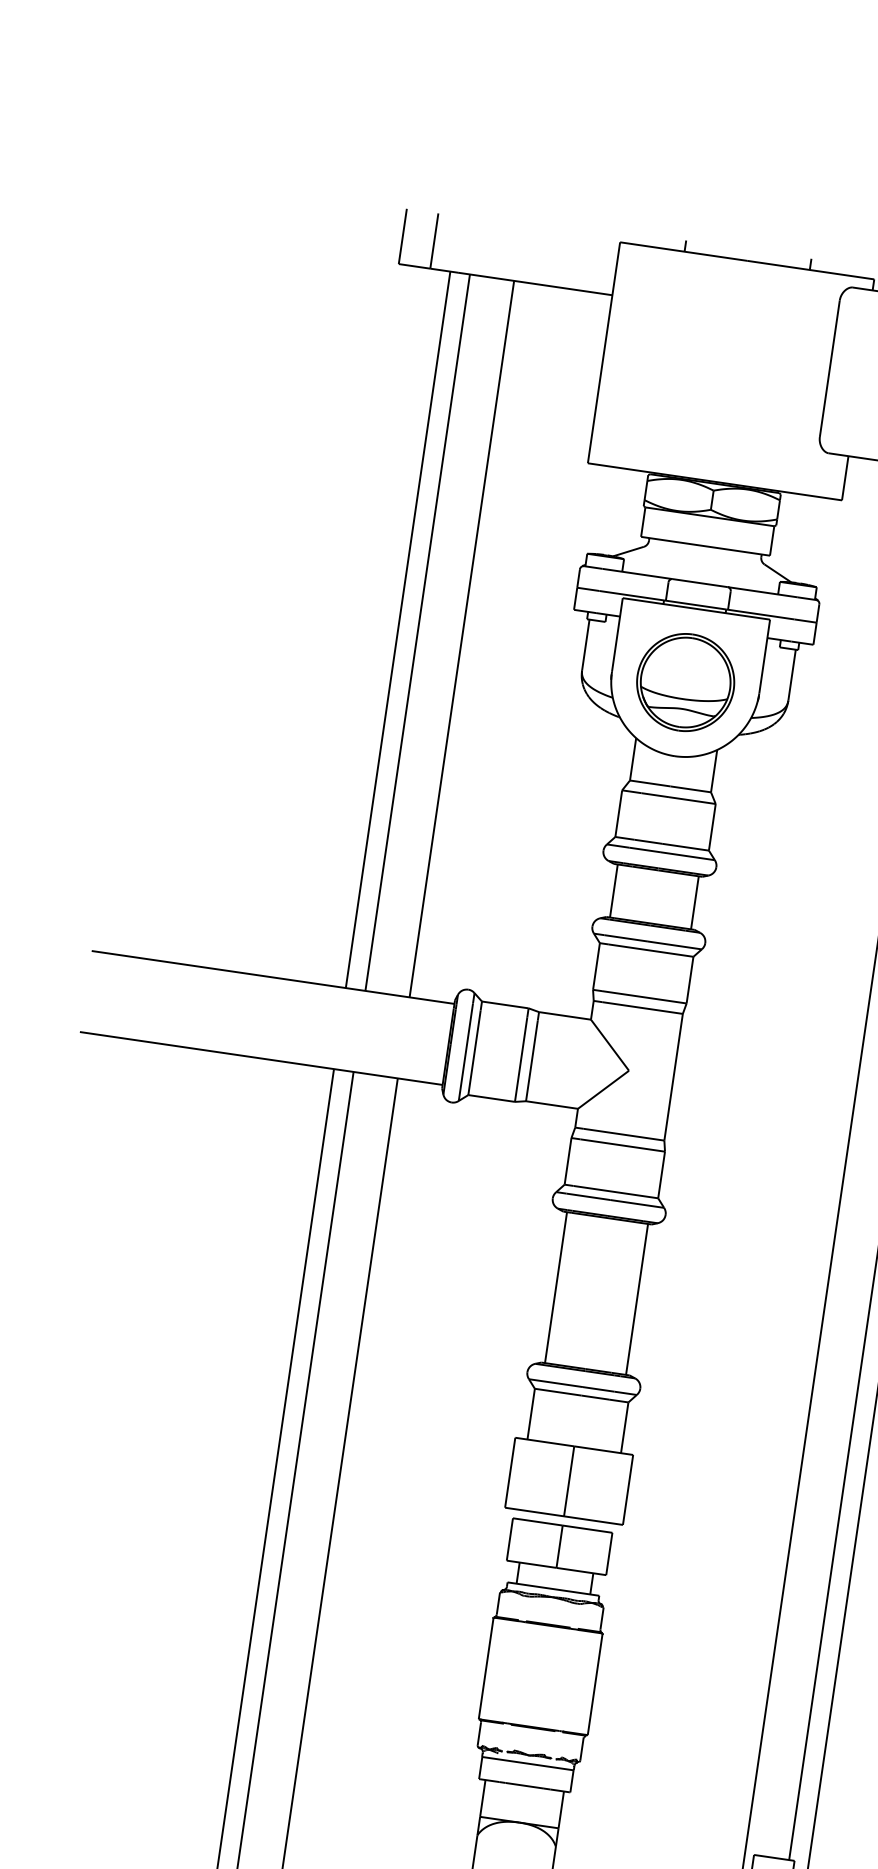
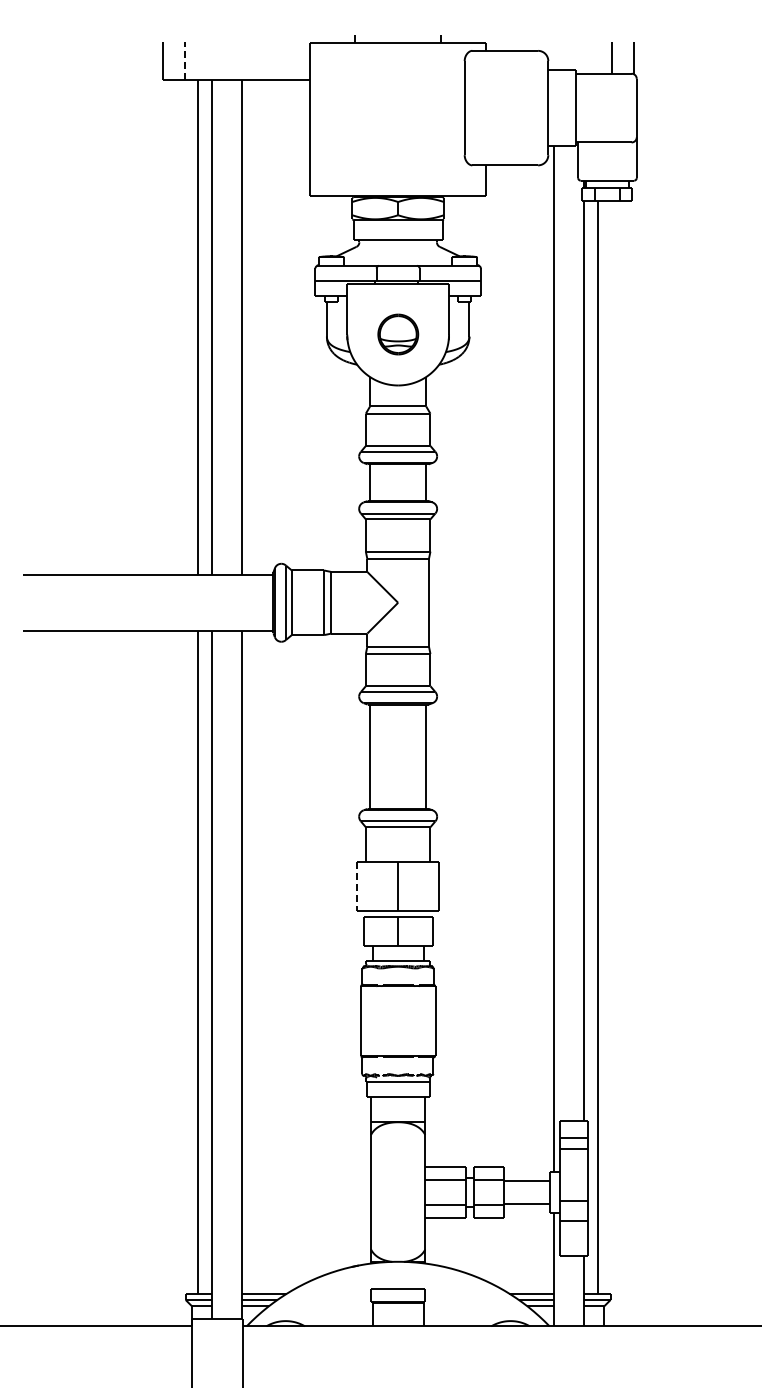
line: (434, 240) -> (184, 60), solid -> dashed
part: (686, 682) -> (398, 334), size x0.6
line: (510, 1472) -> (357, 886), solid -> dashed

